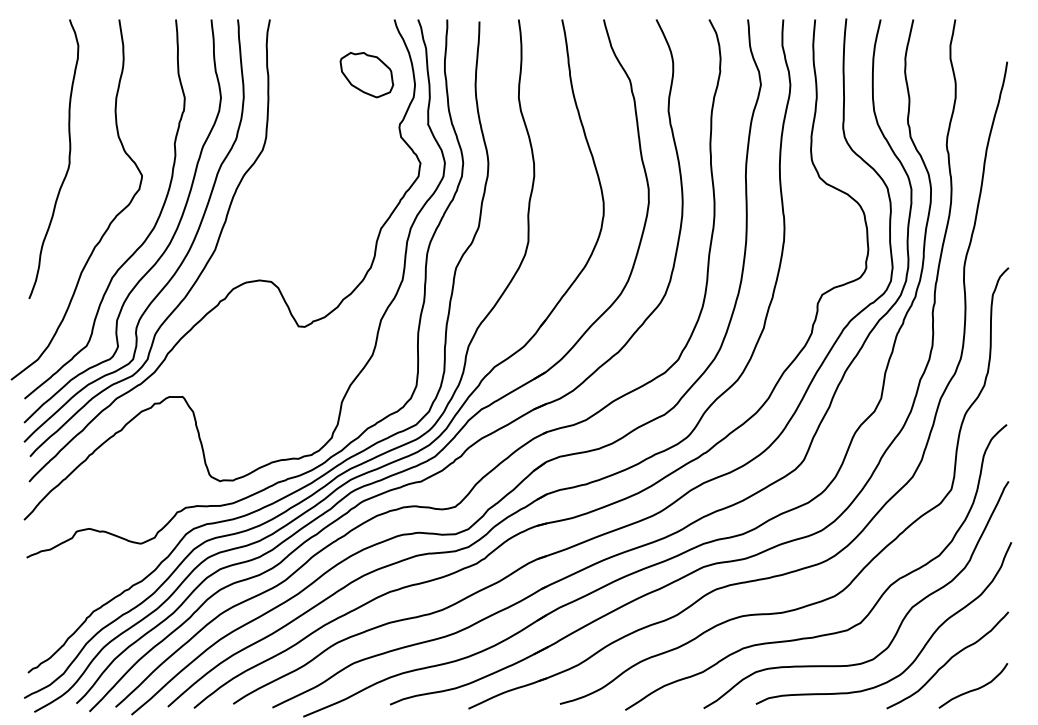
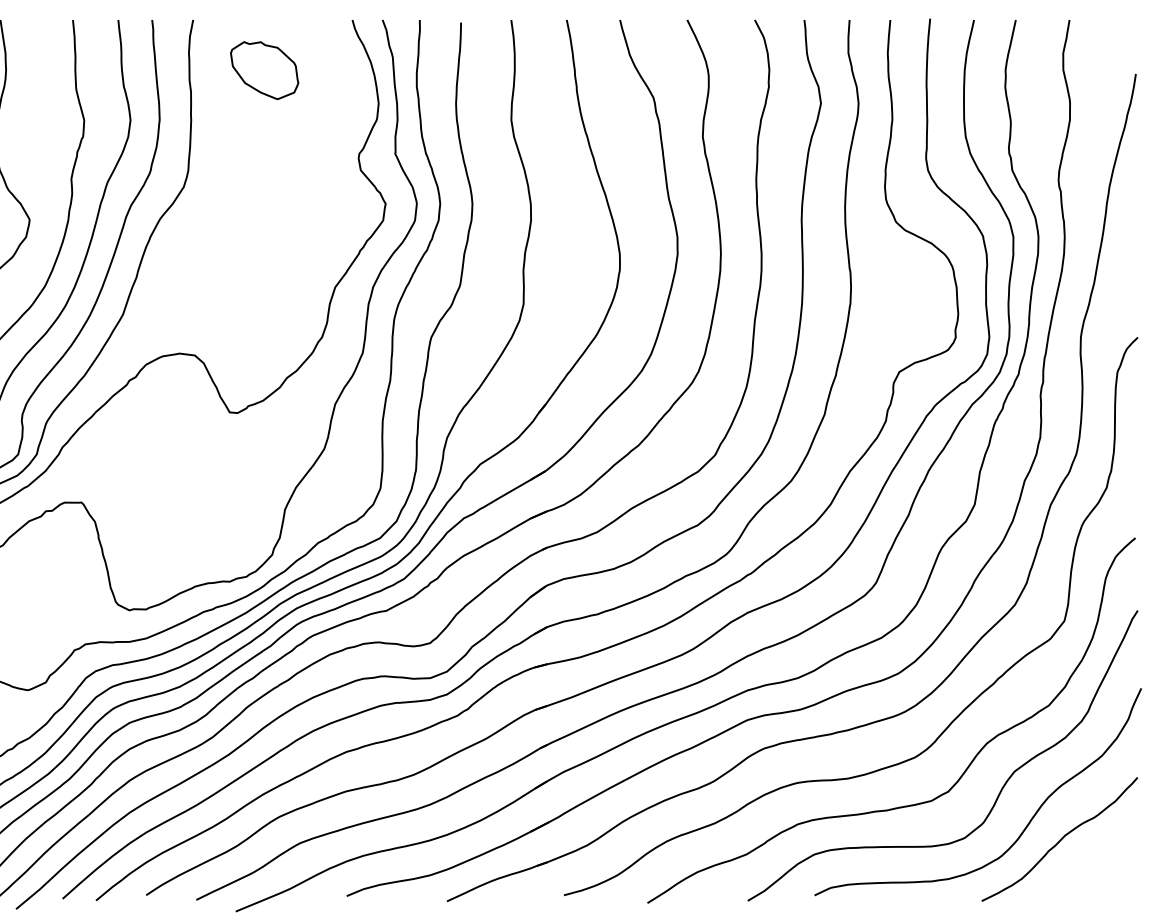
part: (366, 75) -> (264, 71), moved
curve: (975, 688) -> (1095, 875), removed

